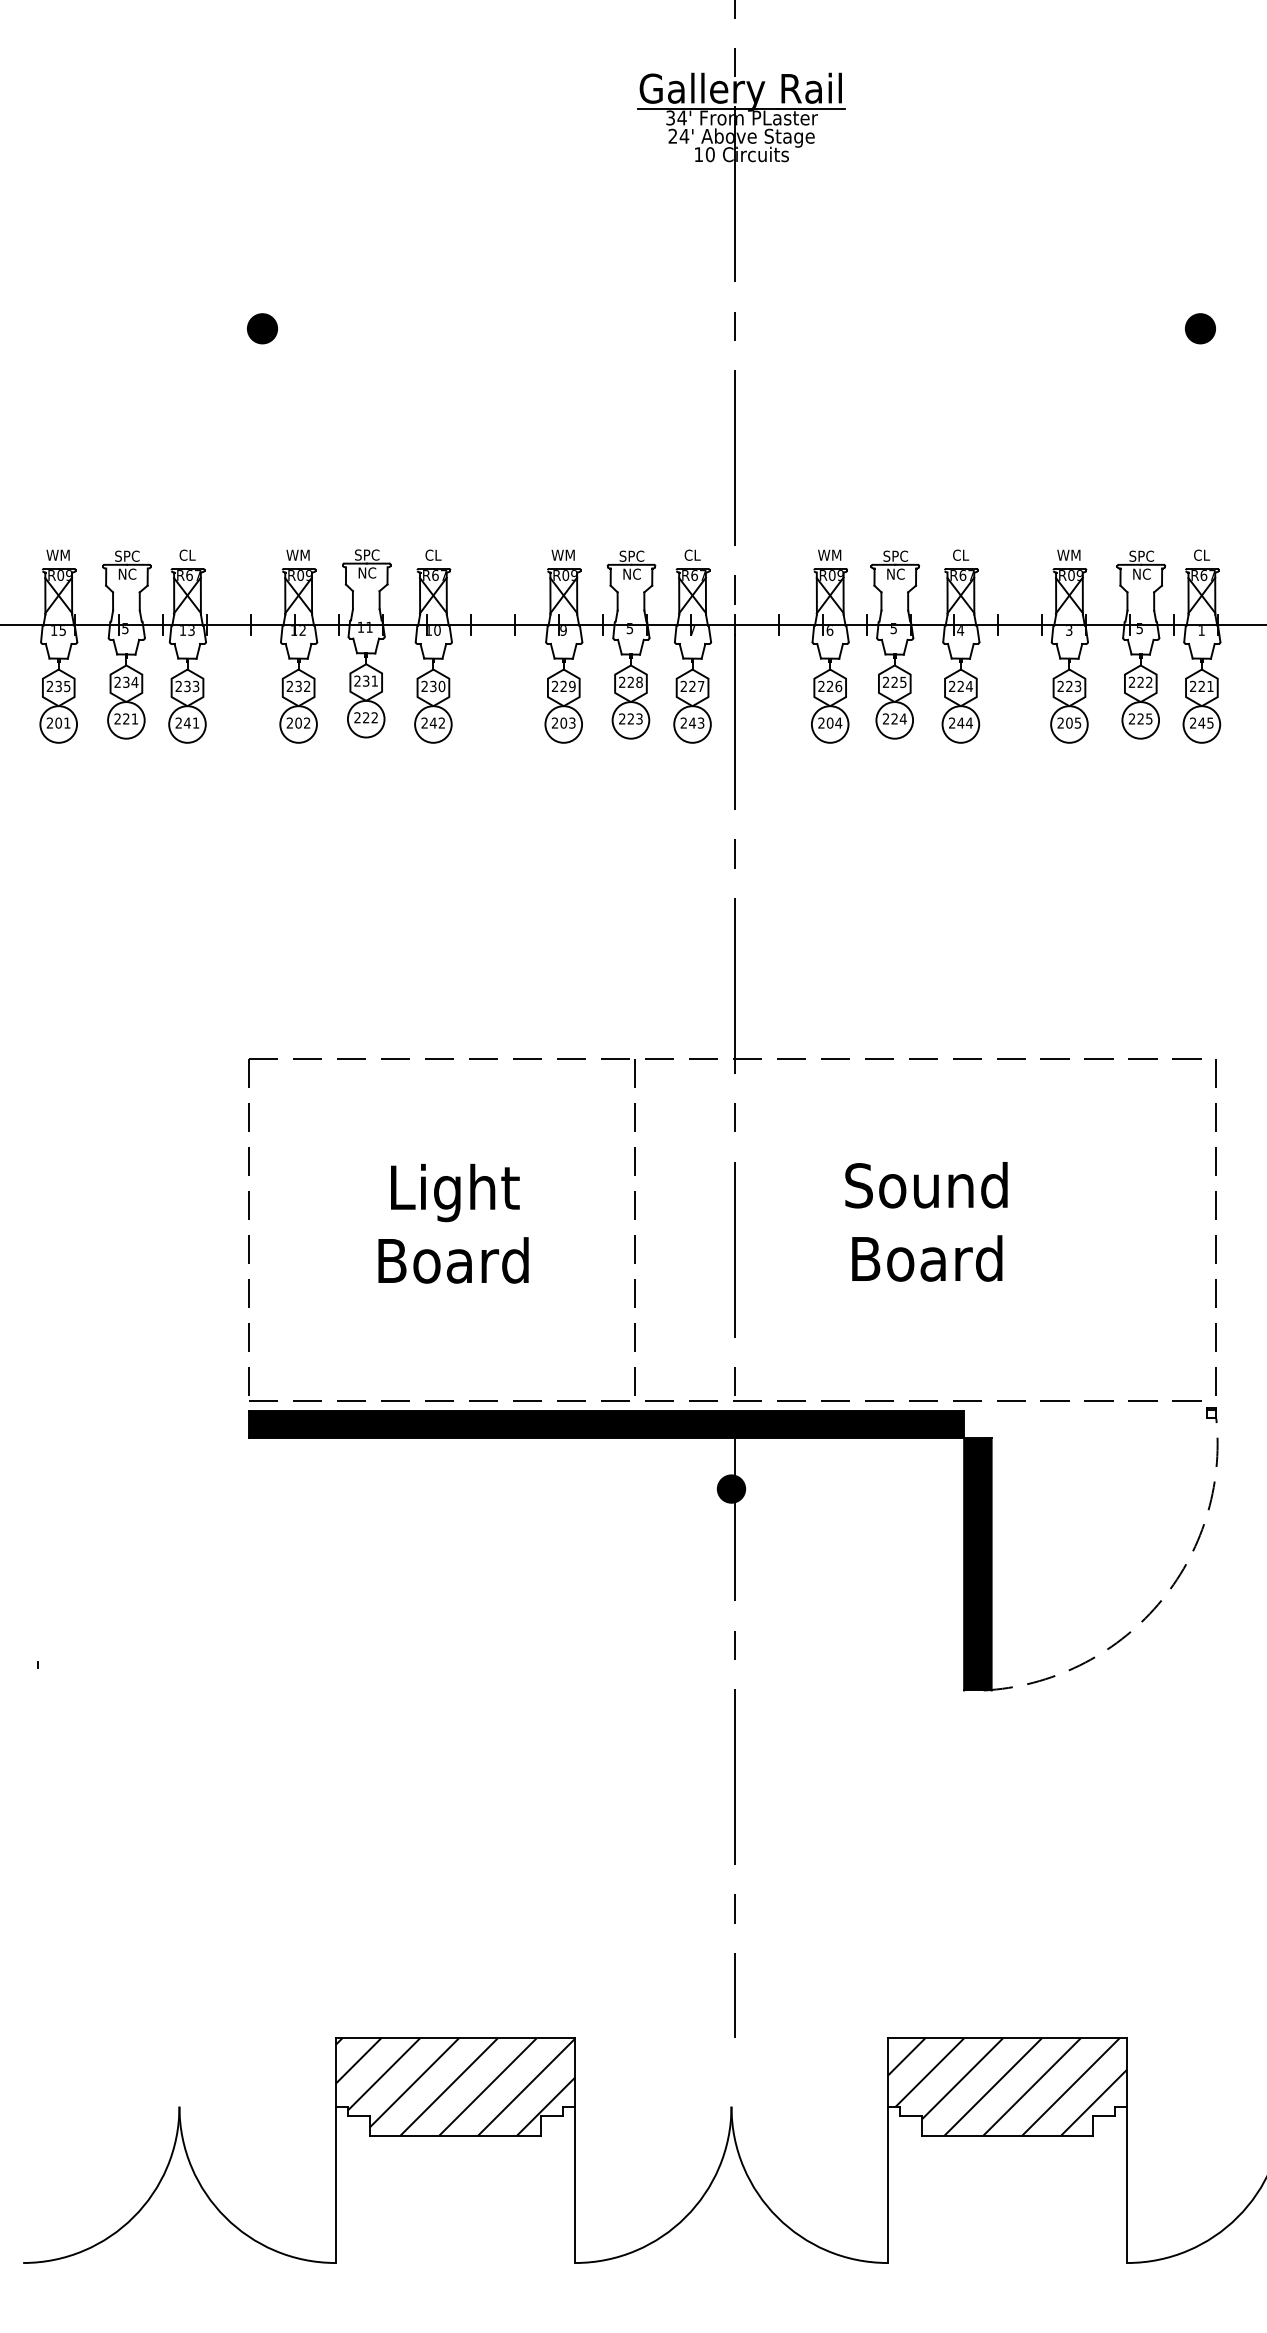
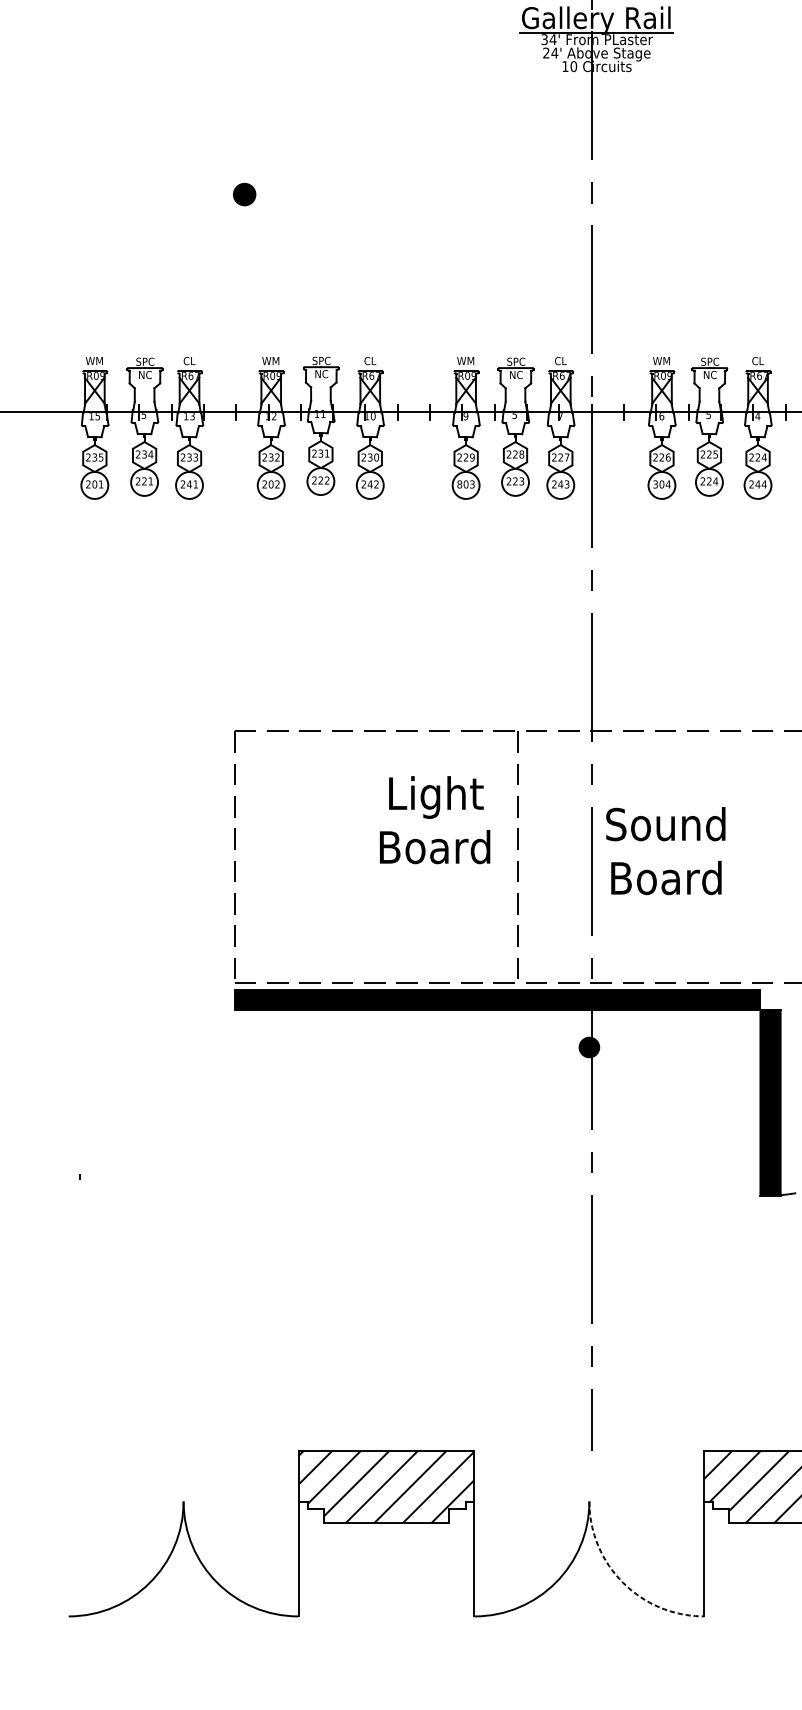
text: (554, 722) -> (459, 484), 203 -> 803
text: (821, 723) -> (655, 484), 204 -> 304
text: (926, 1221) -> (665, 850), moved
text: (453, 1223) -> (435, 819), moved
arc: (777, 2217) -> (623, 1582), solid -> dashed

